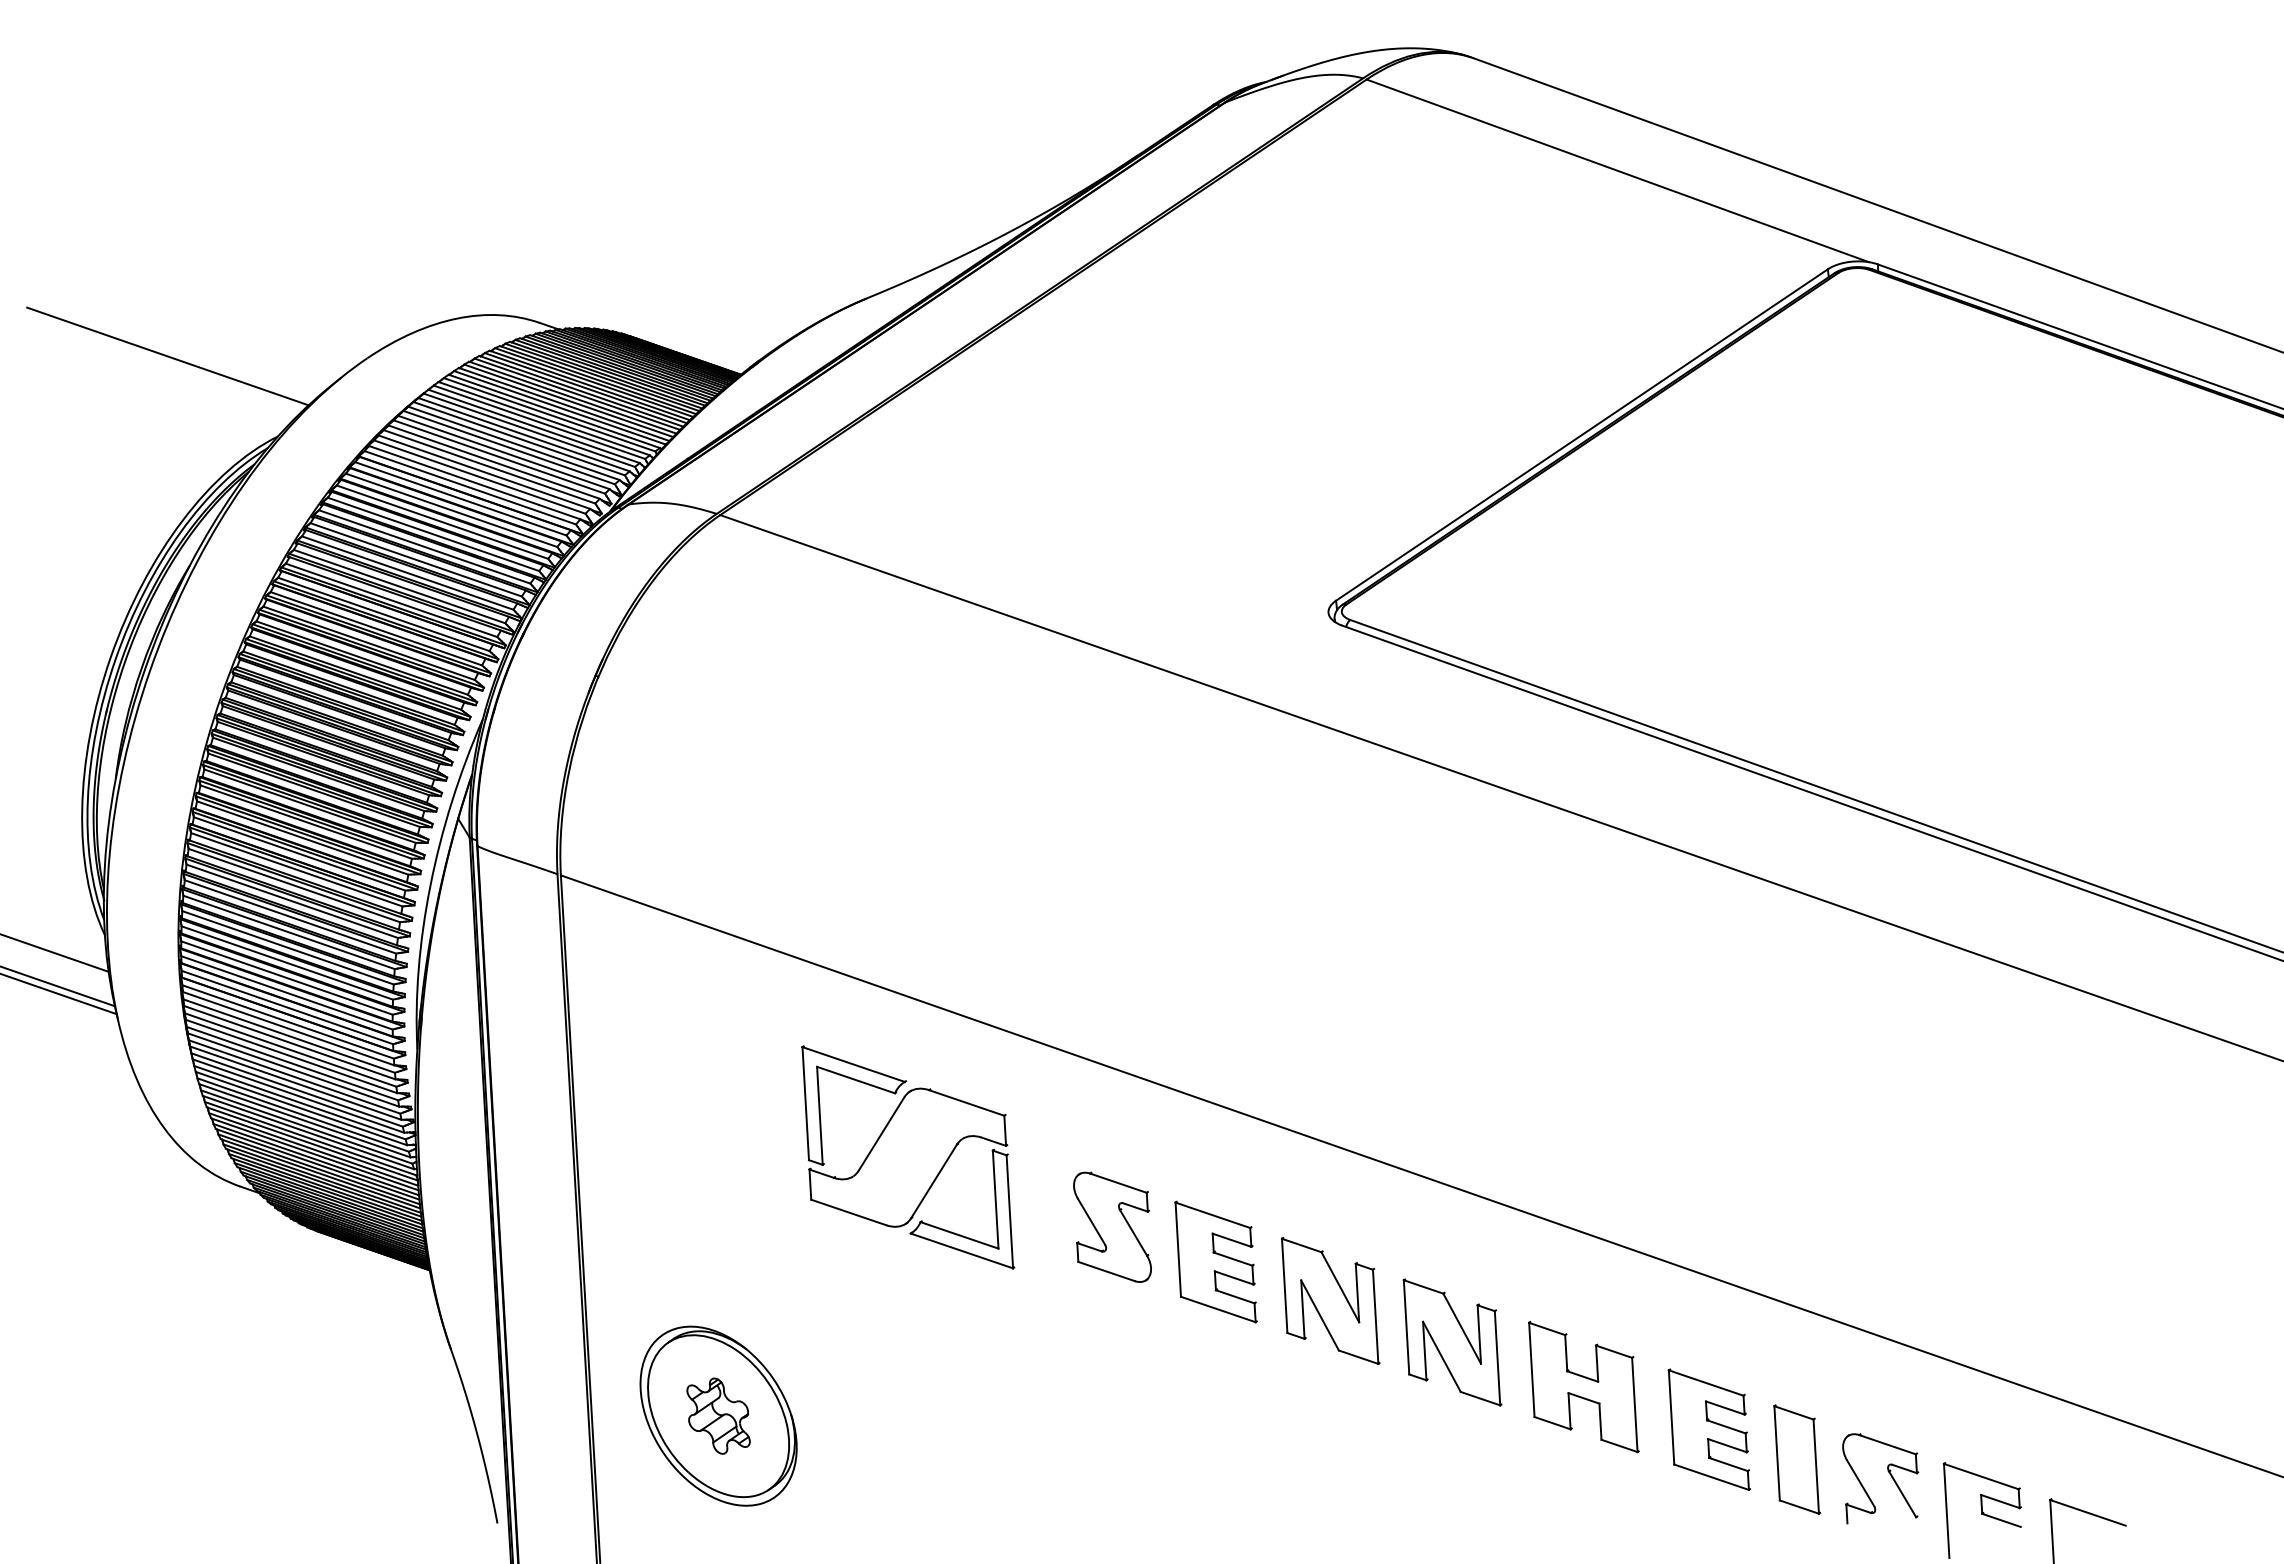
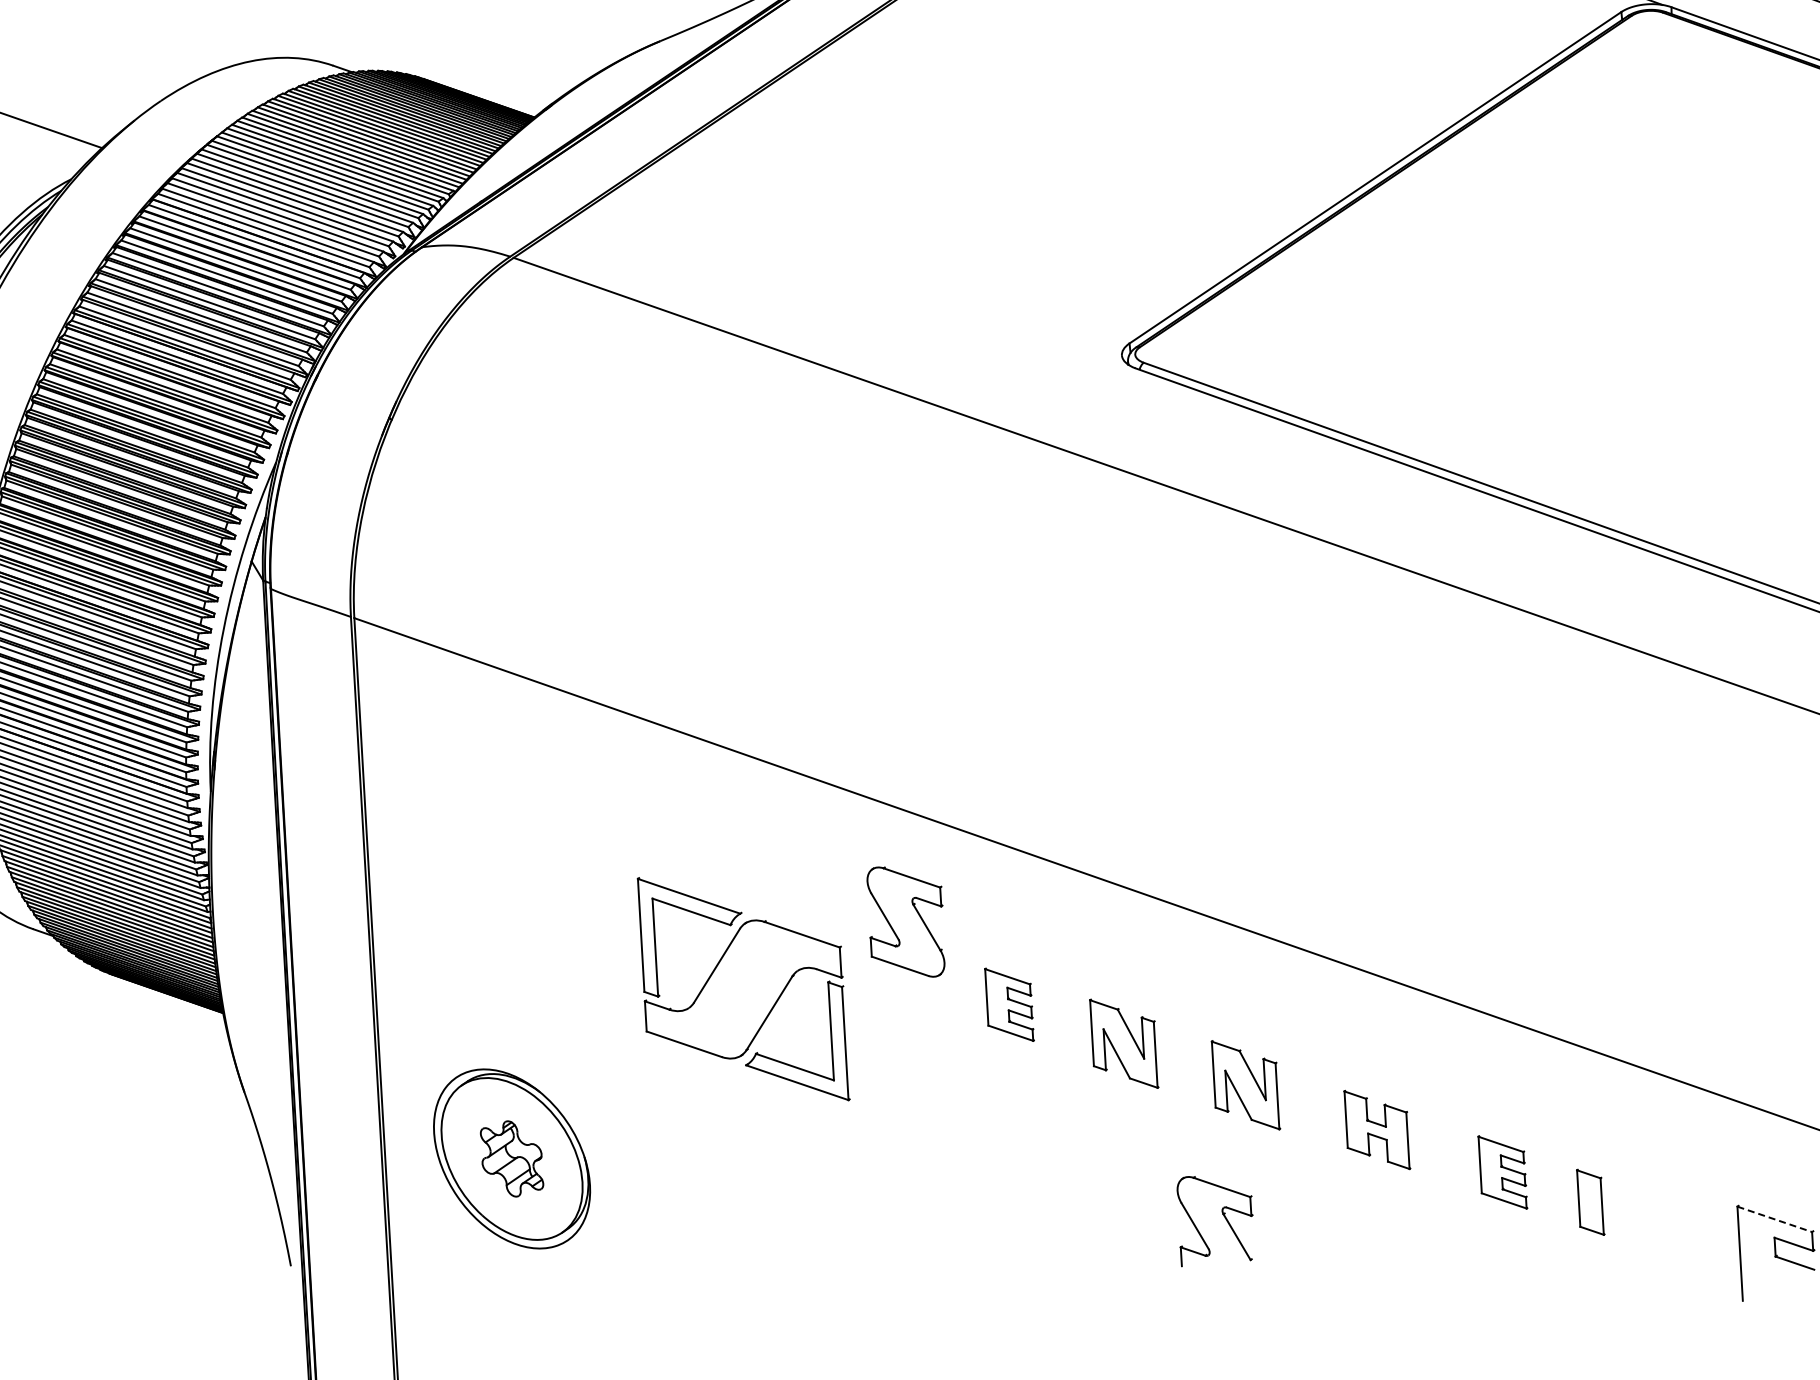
part: (908, 1157) -> (743, 989), moved
part: (1112, 1226) -> (905, 921), moved
part: (1215, 1261) -> (1008, 1004), size x0.6
part: (1330, 1300) -> (1123, 1043), size x0.7
part: (1452, 1342) -> (1245, 1085), size x0.7
part: (1583, 1387) -> (1376, 1130), size x0.6
part: (1709, 1429) -> (1502, 1172), size x0.6
part: (1797, 1459) -> (1590, 1202), size x0.6
part: (1889, 1474) -> (1223, 1217), moved
line: (1981, 1476) -> (1774, 1219), solid -> dashed

